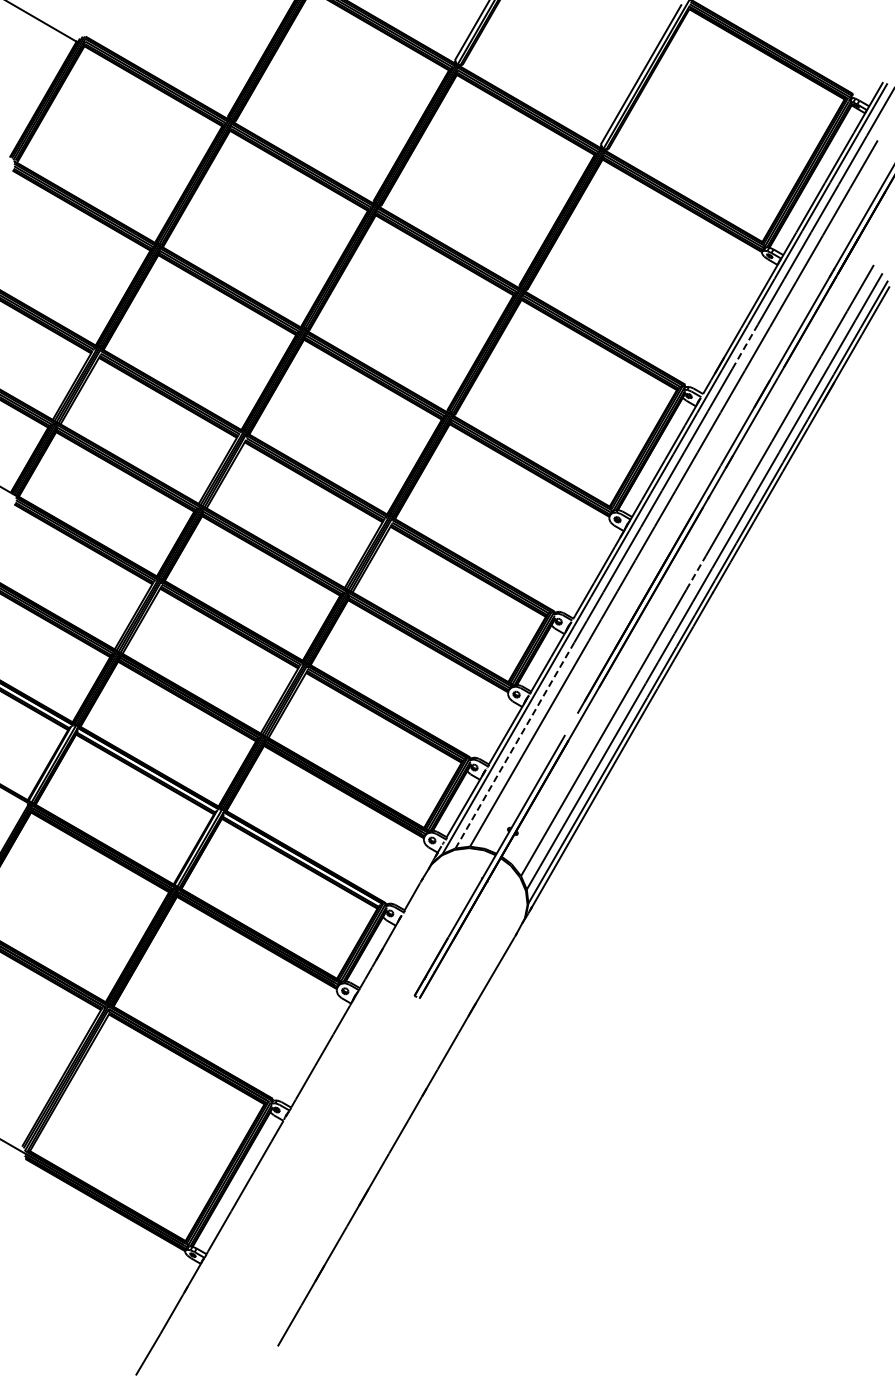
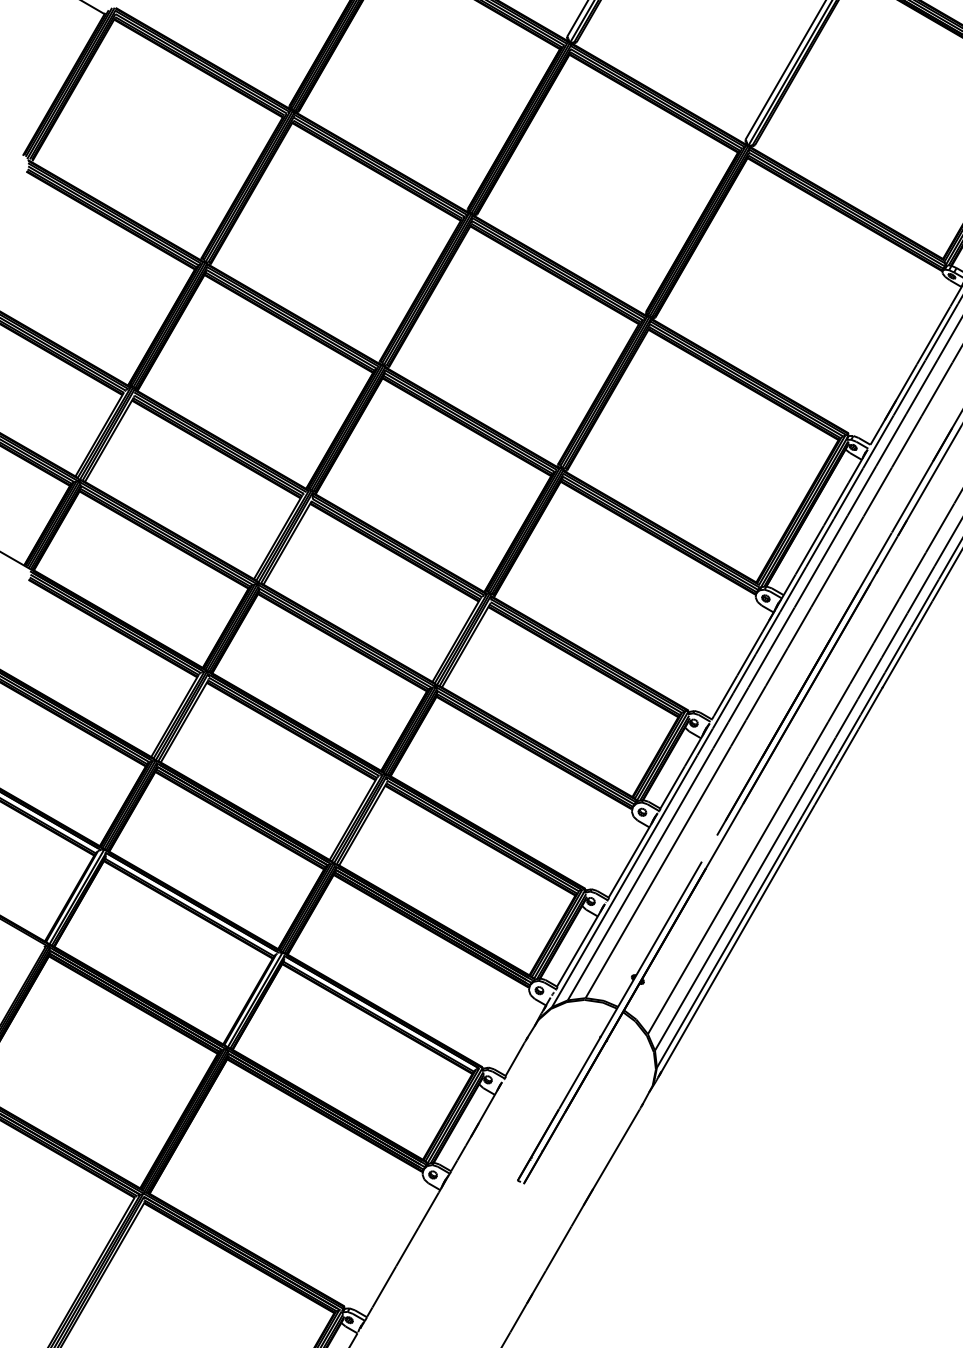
line: (745, 346) -> (922, 386), dashed -> solid
line: (696, 572) -> (862, 663), dashed -> solid
line: (514, 745) -> (639, 874), dashed -> solid

